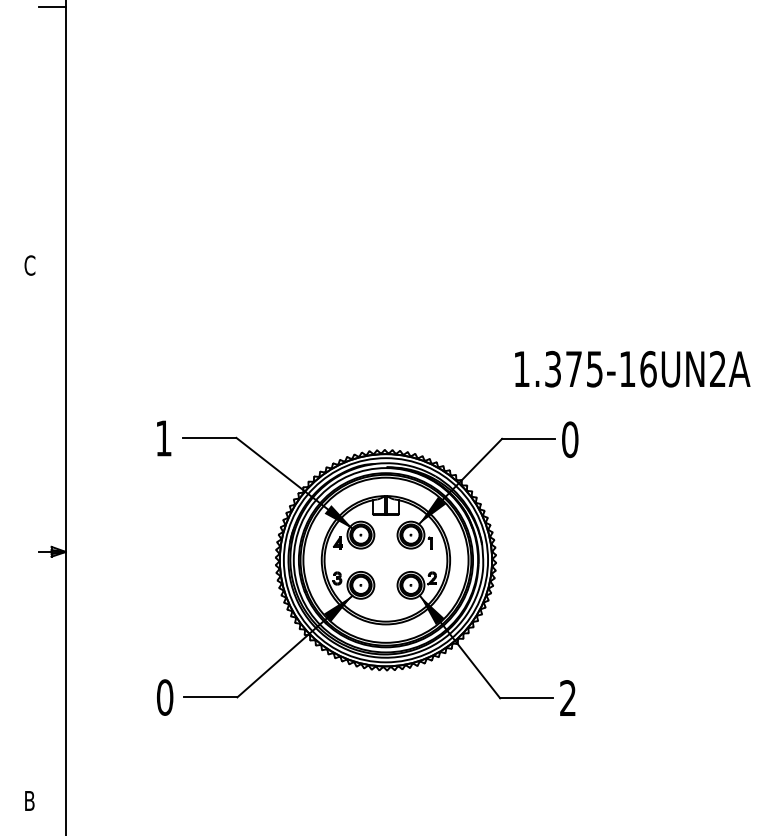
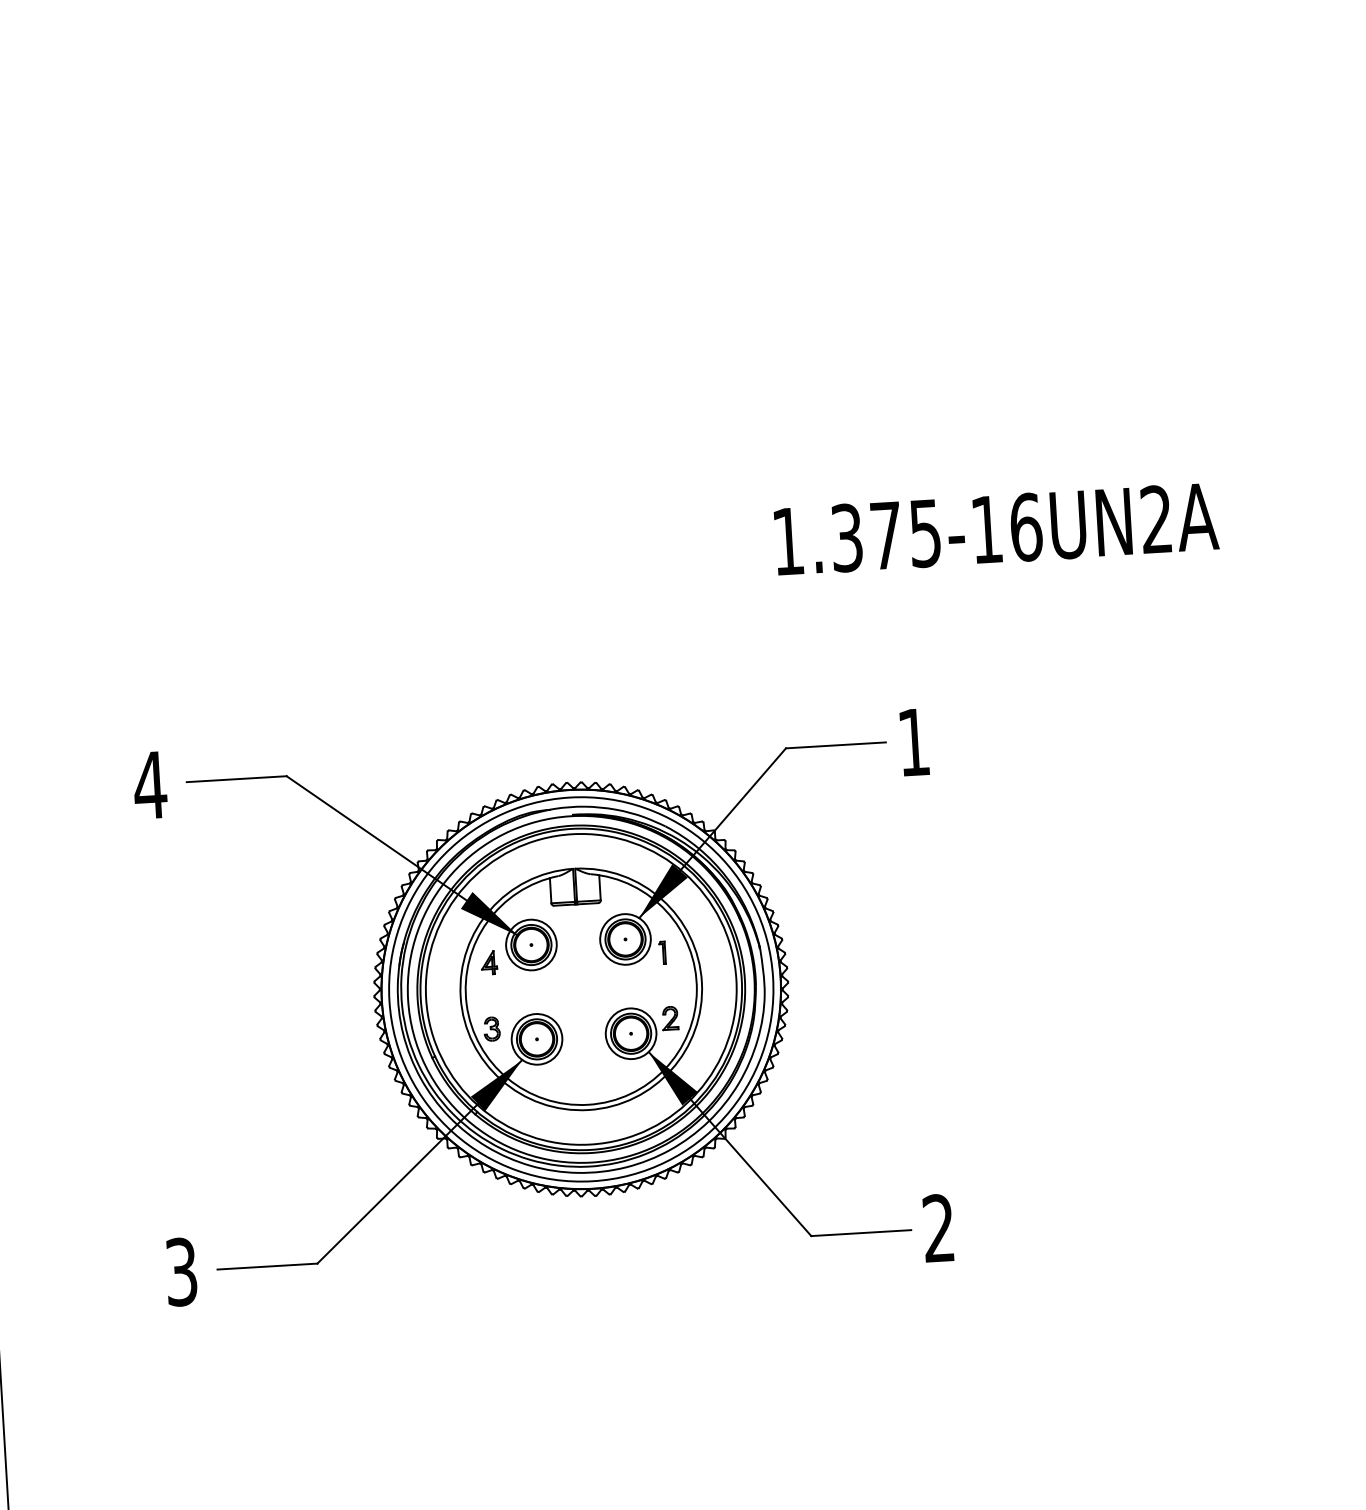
text: (632, 369) -> (996, 529), moved
text: (163, 438) -> (149, 785), 1 -> 4
text: (570, 439) -> (914, 741), 0 -> 1
text: (164, 697) -> (180, 1271), 0 -> 3

